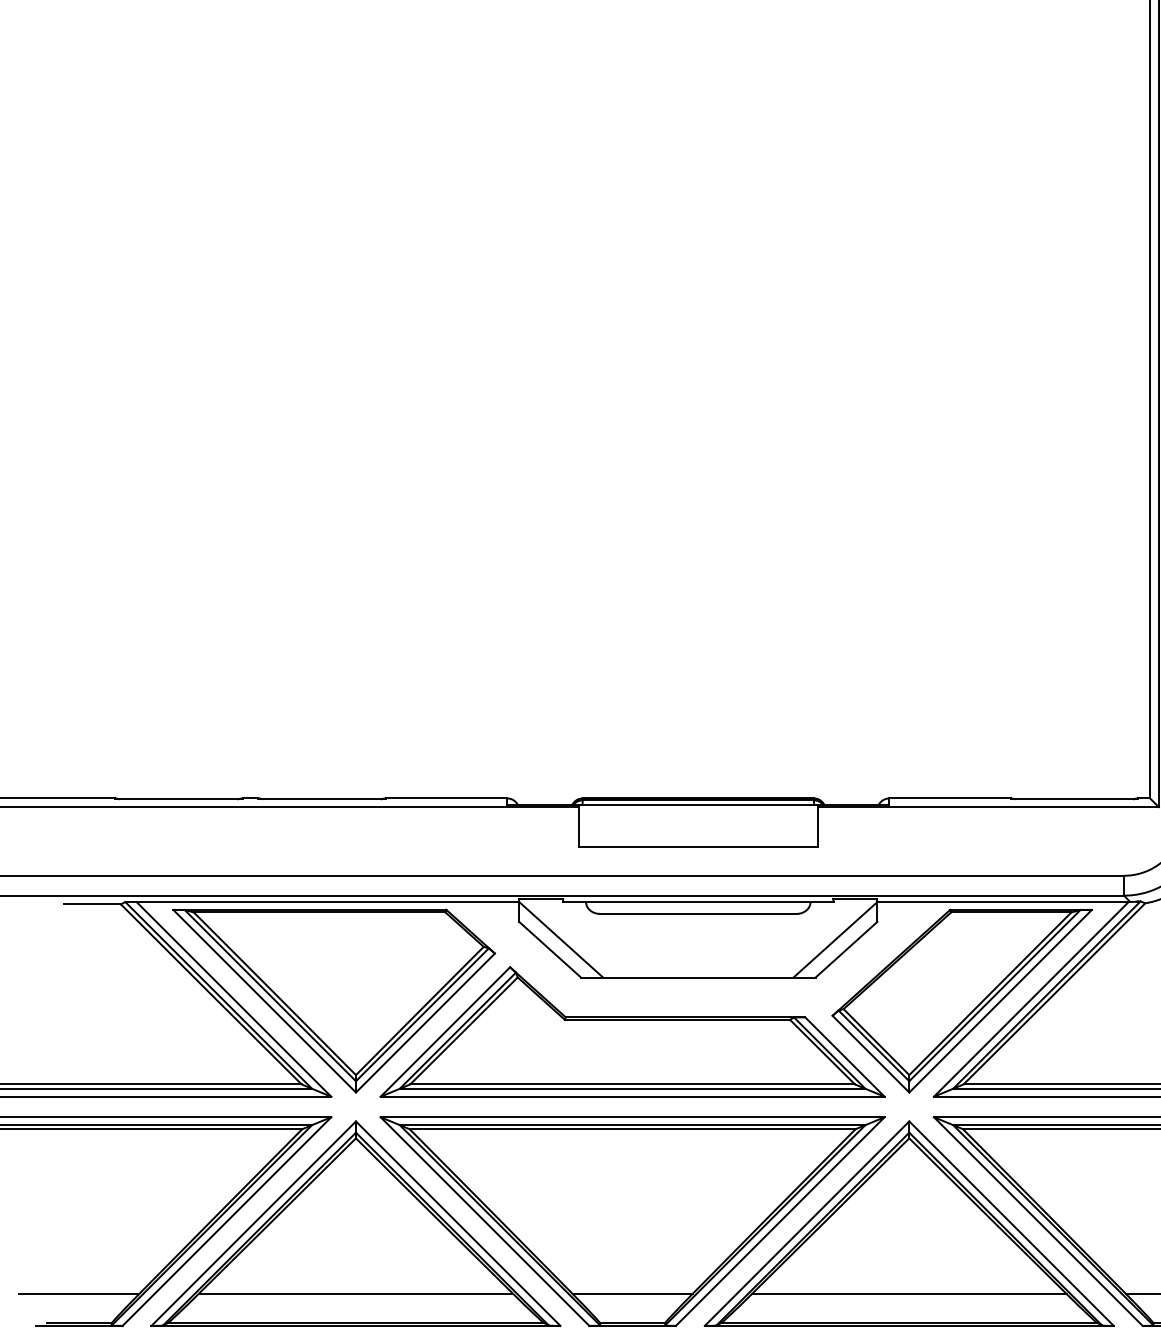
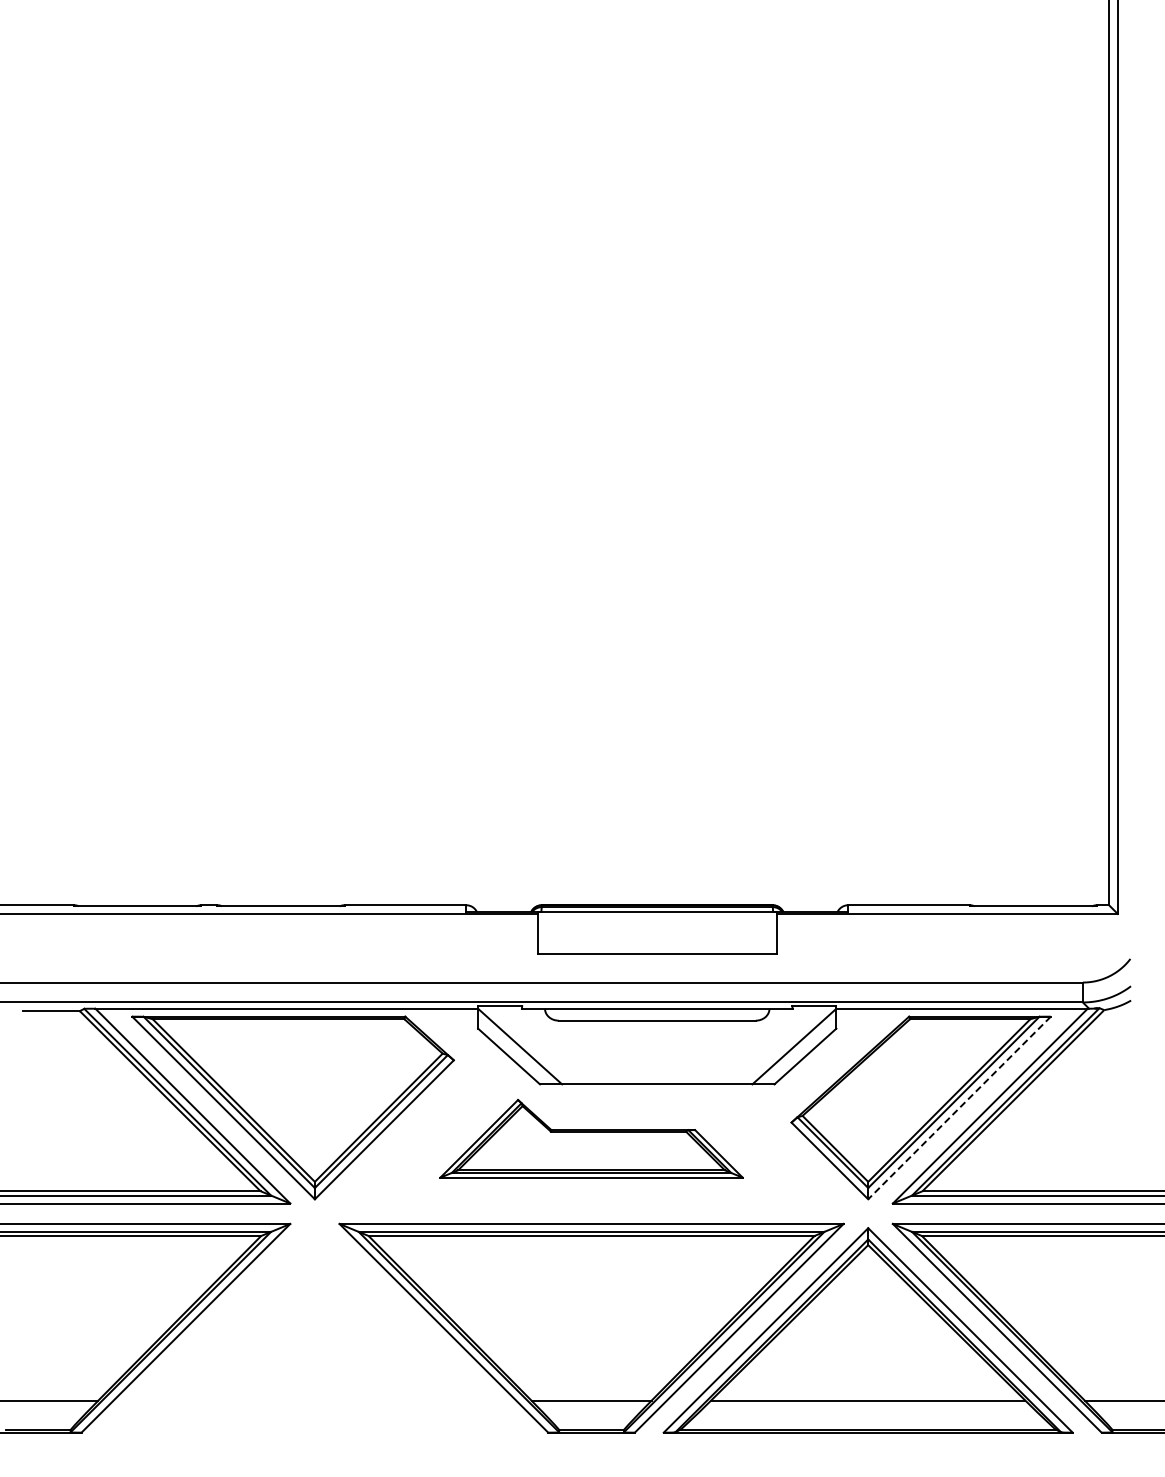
line: (1000, 1001) -> (959, 1108), solid -> dashed
part: (632, 1031) -> (591, 1138), size x0.6
part: (355, 1223) -> (314, 1330), removed

